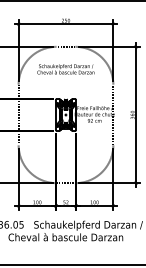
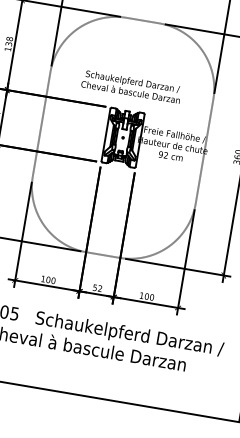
text: (65, 69) -> (130, 86), moved

